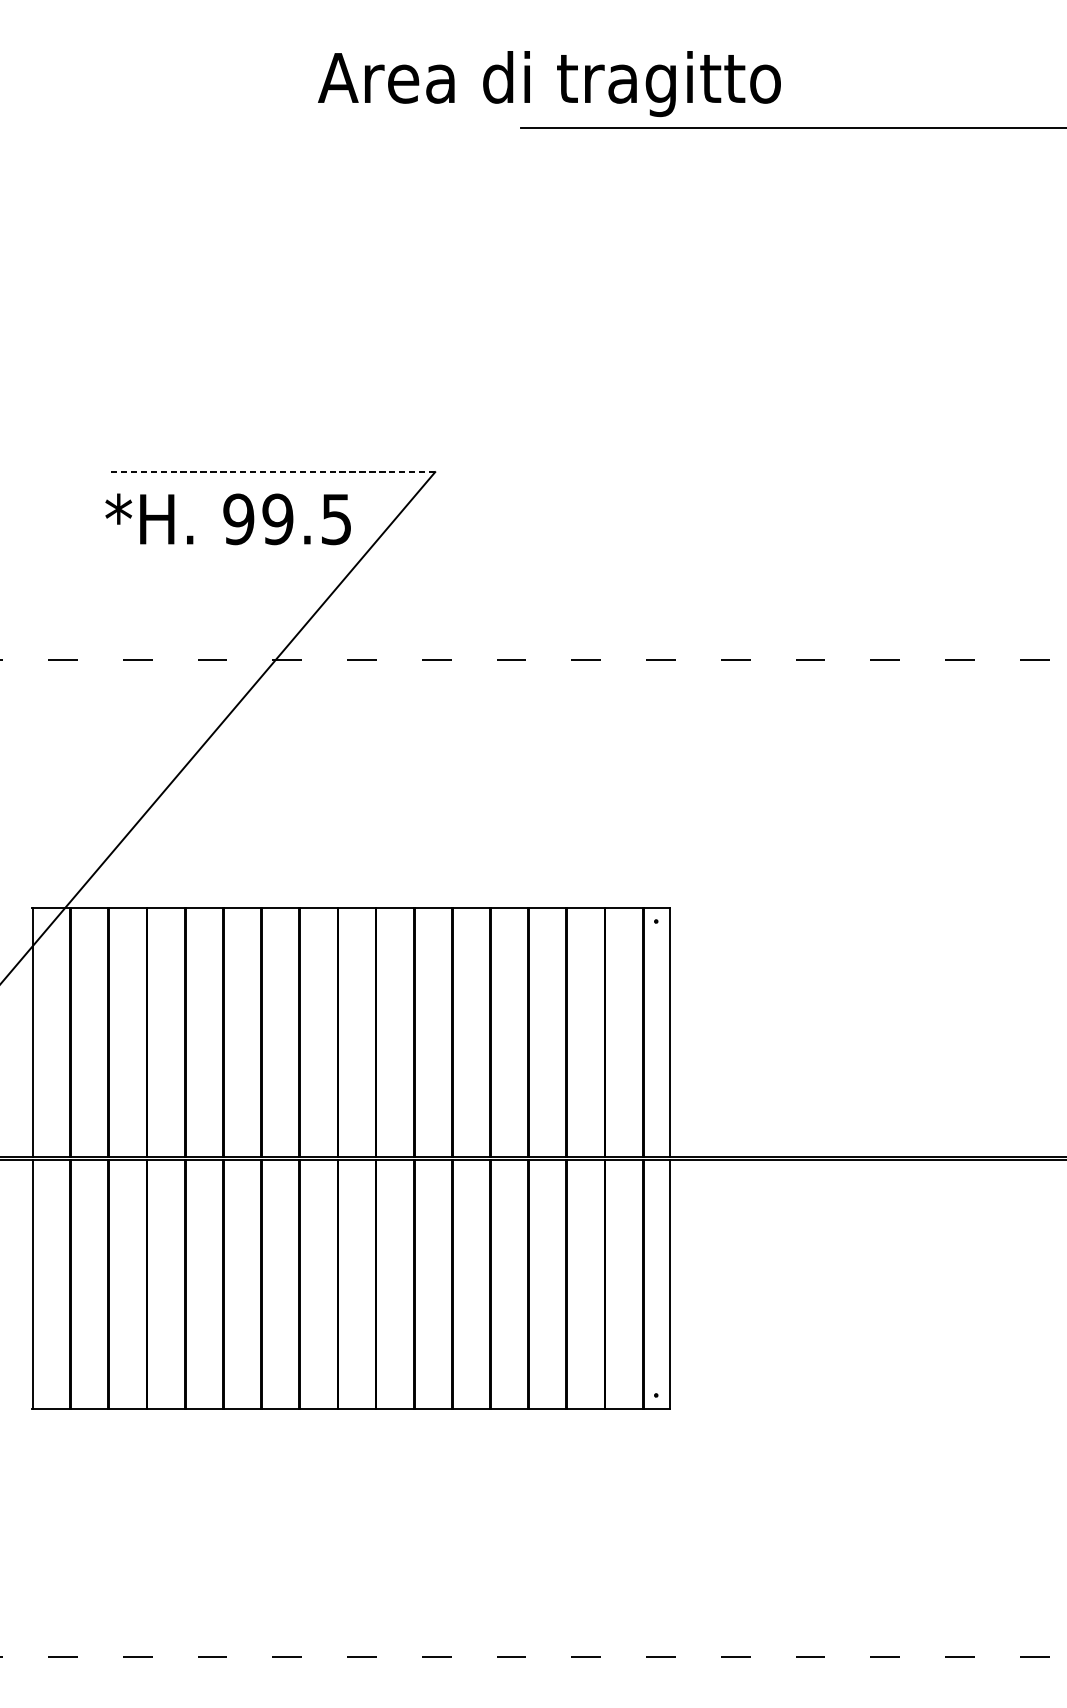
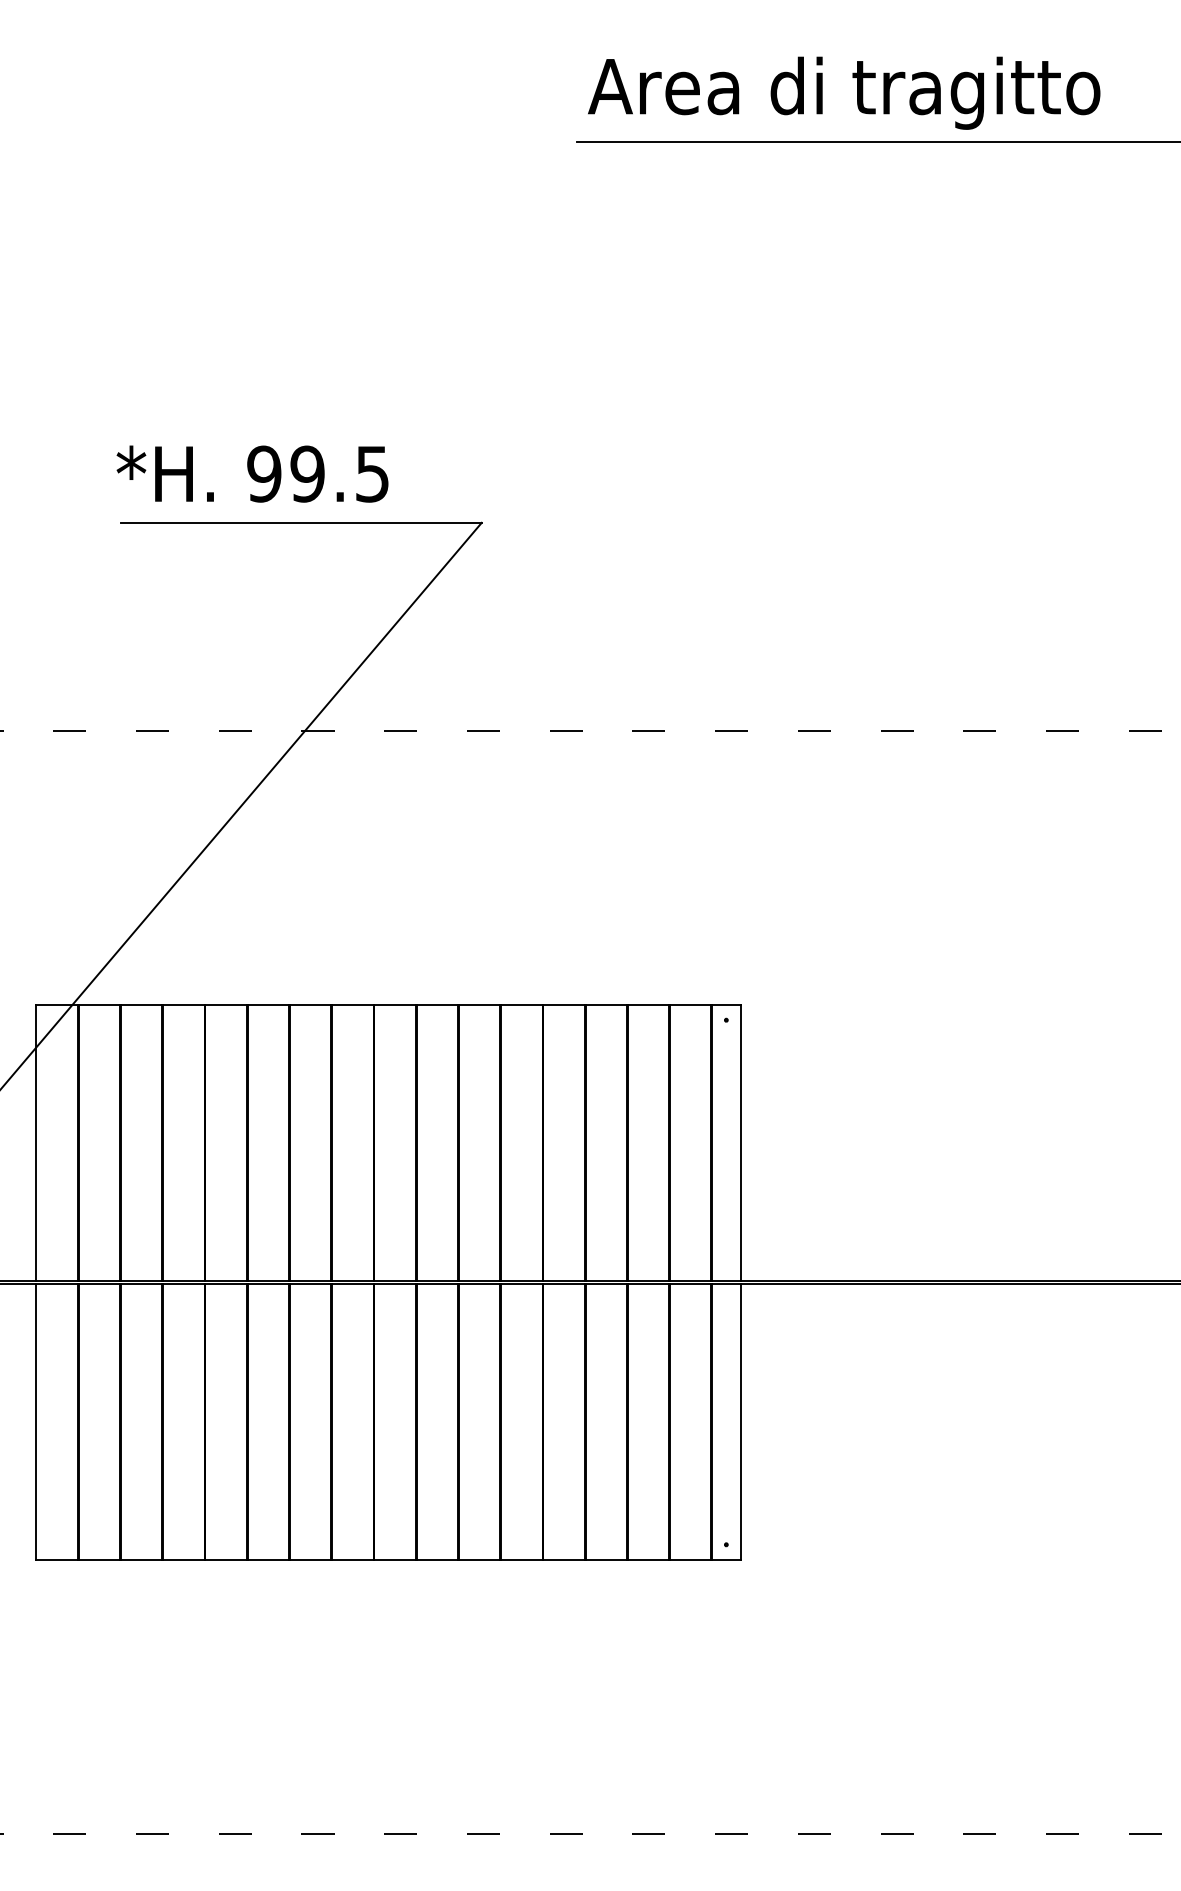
text: (549, 83) -> (844, 92), moved
line: (272, 471) -> (301, 522), dashed -> solid
text: (228, 518) -> (252, 473), moved

